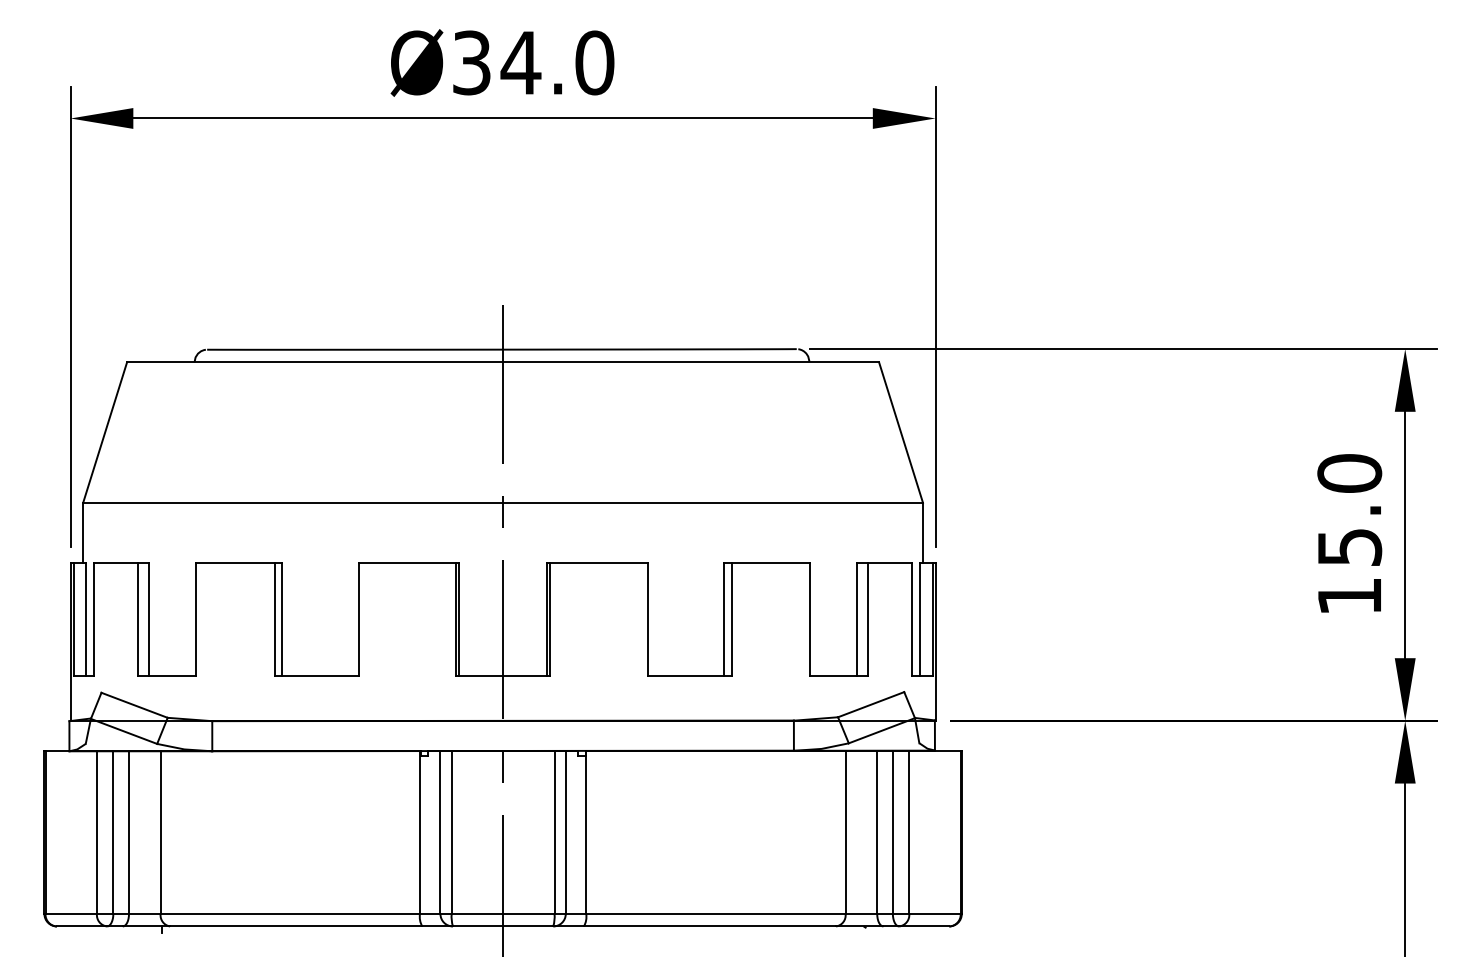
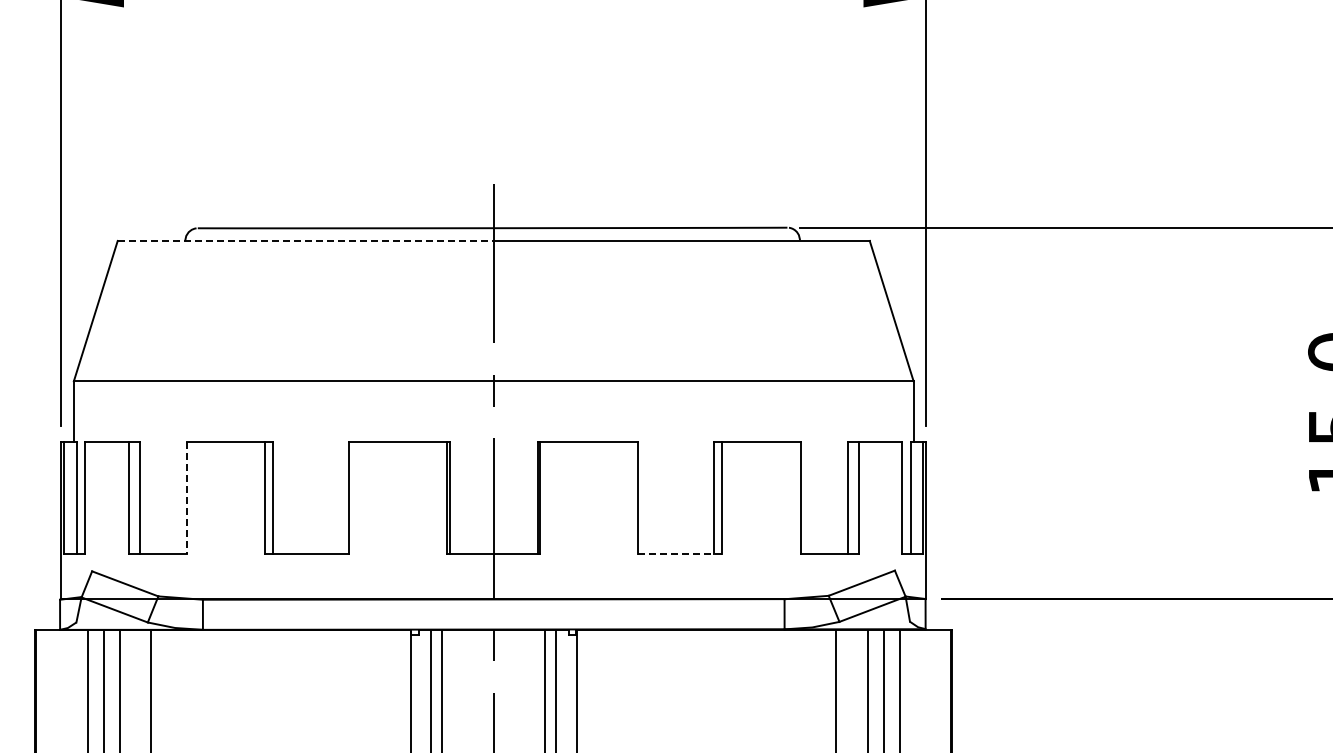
line: (315, 362) -> (306, 241), solid -> dashed
line: (196, 619) -> (187, 498), solid -> dashed
line: (690, 675) -> (681, 554), solid -> dashed

